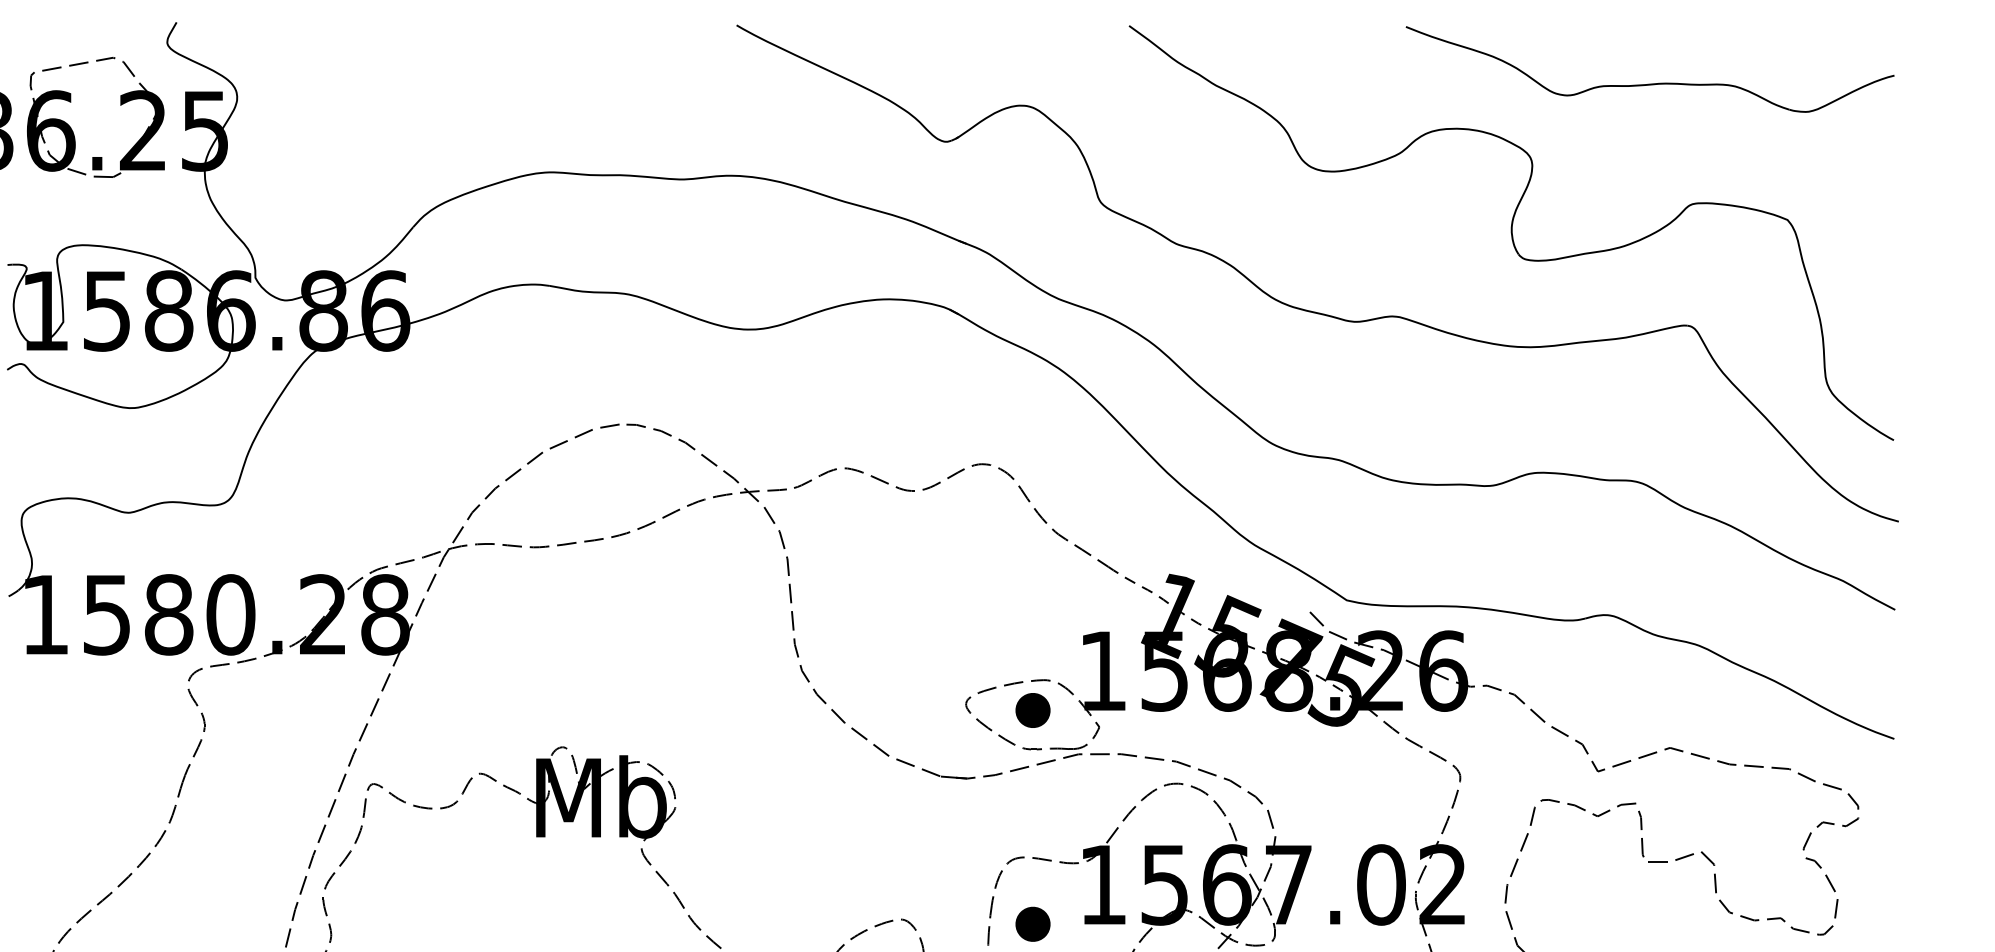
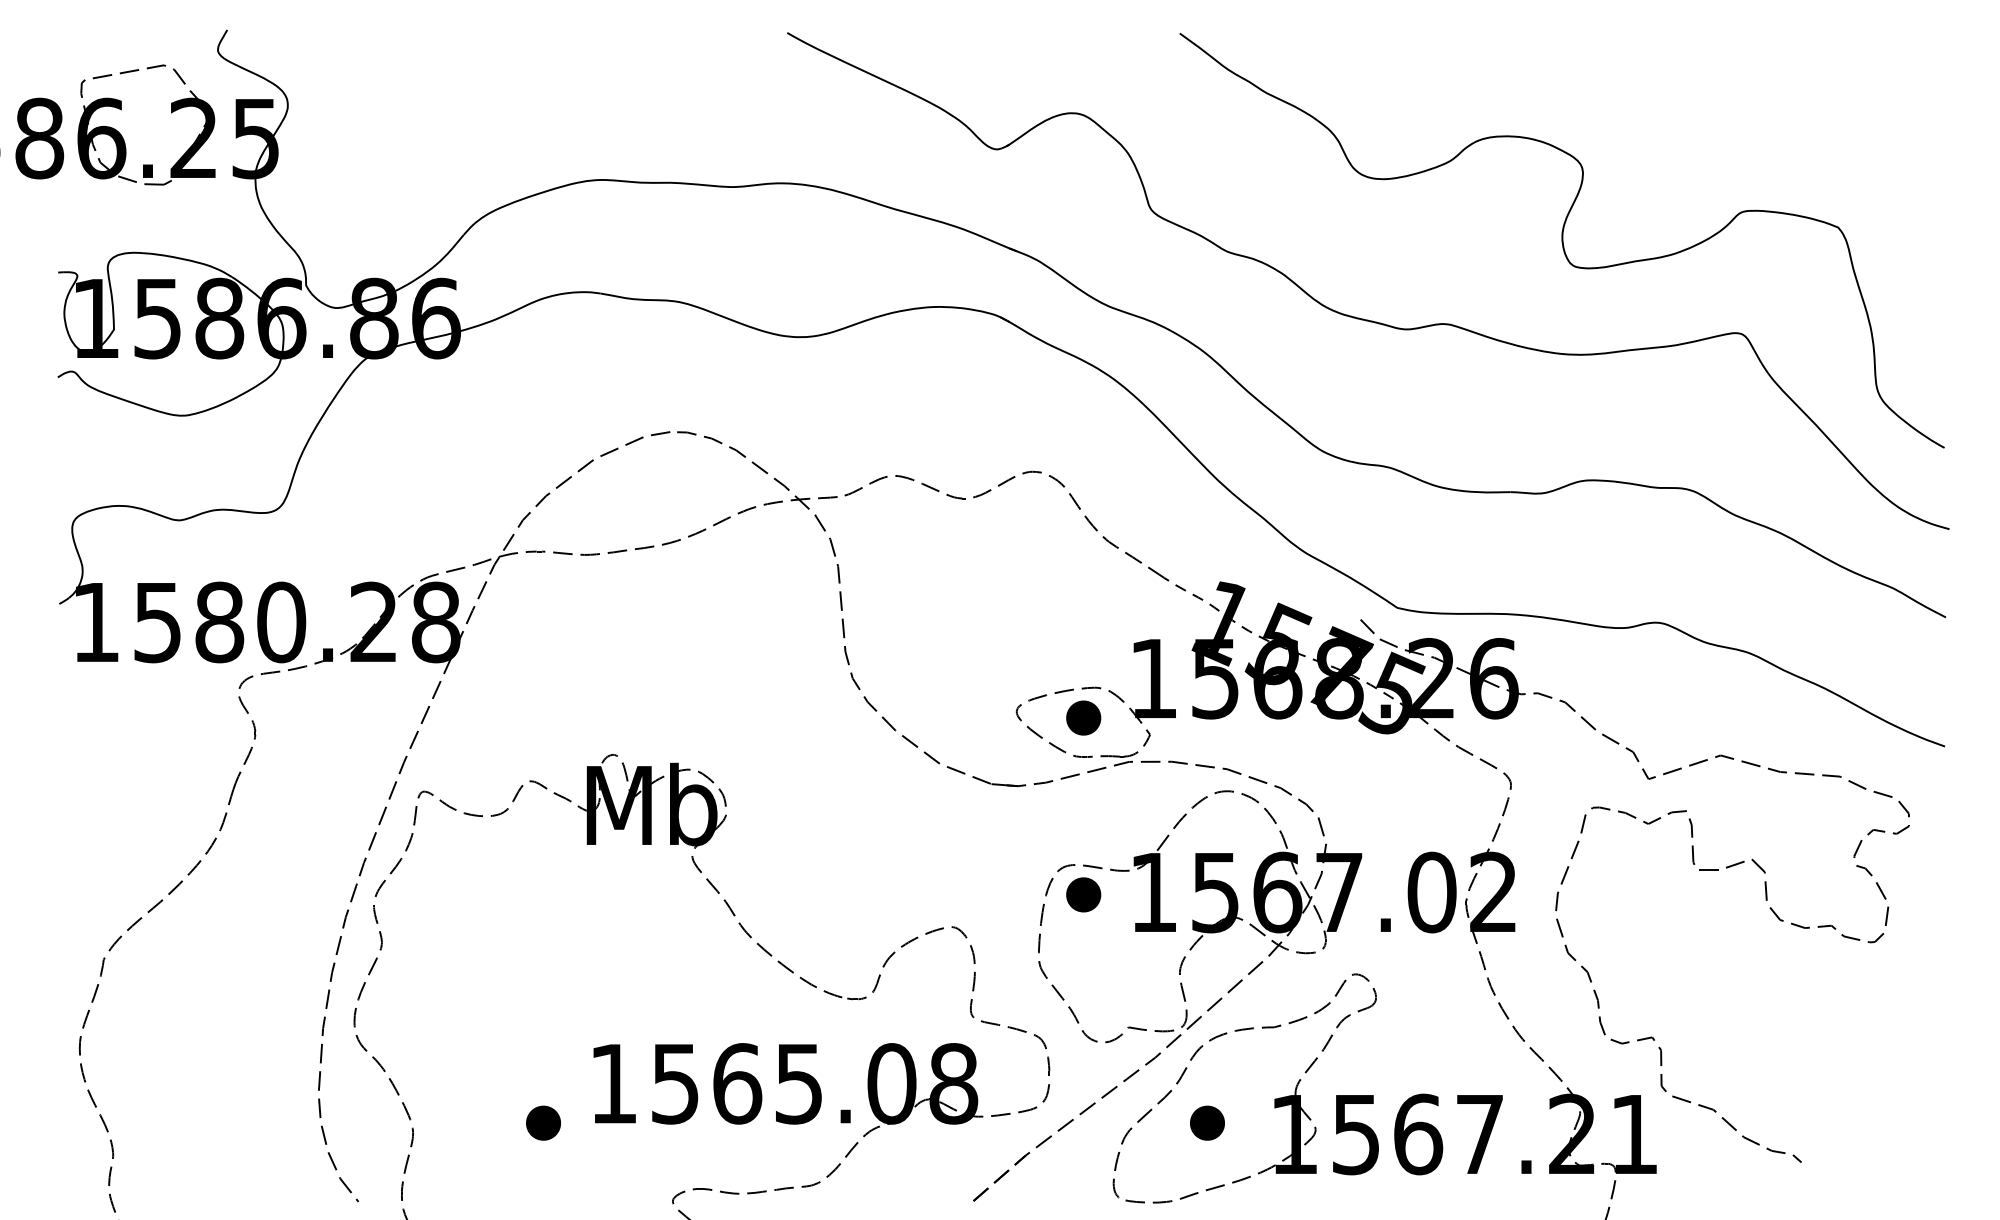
part: (1654, 82) -> (1705, 90), removed
part: (1032, 923) -> (1083, 894), moved

